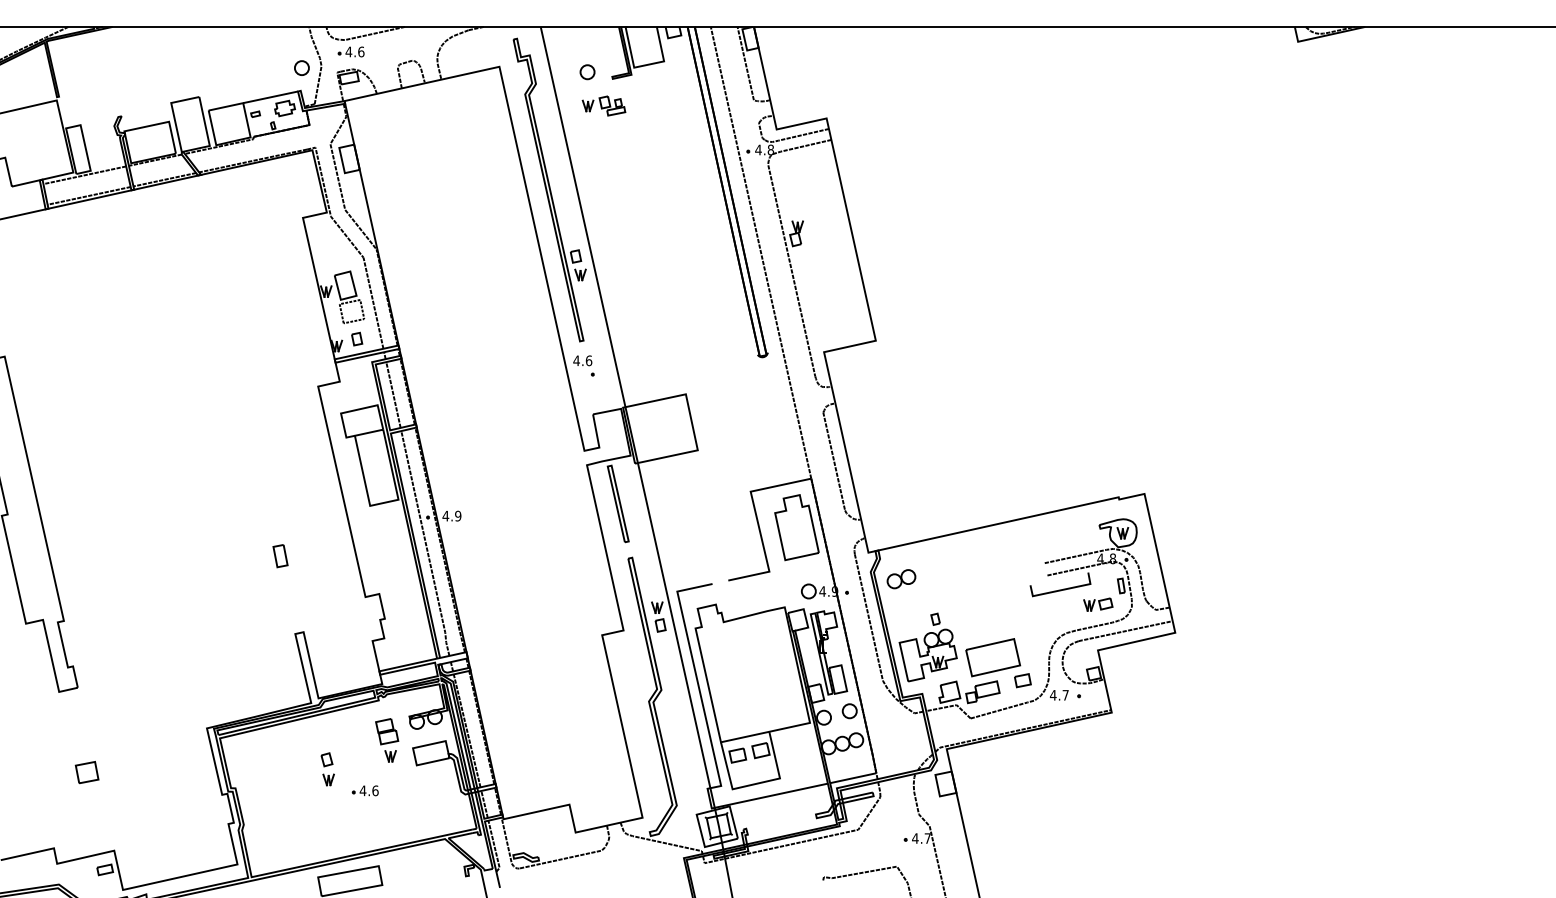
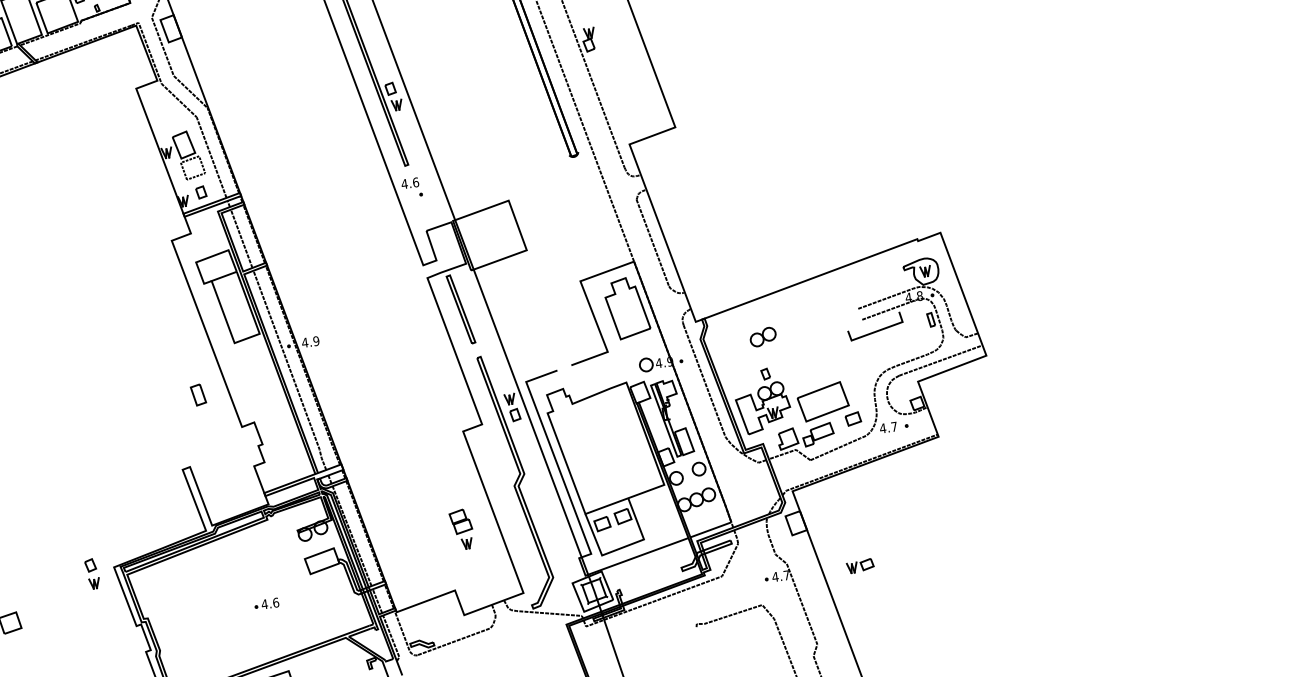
part: (280, 556) -> (198, 395), moved
part: (901, 579) -> (763, 337), moved
part: (1098, 604) -> (860, 565), moved
part: (387, 740) -> (462, 529), moved
part: (327, 769) -> (92, 574), moved

